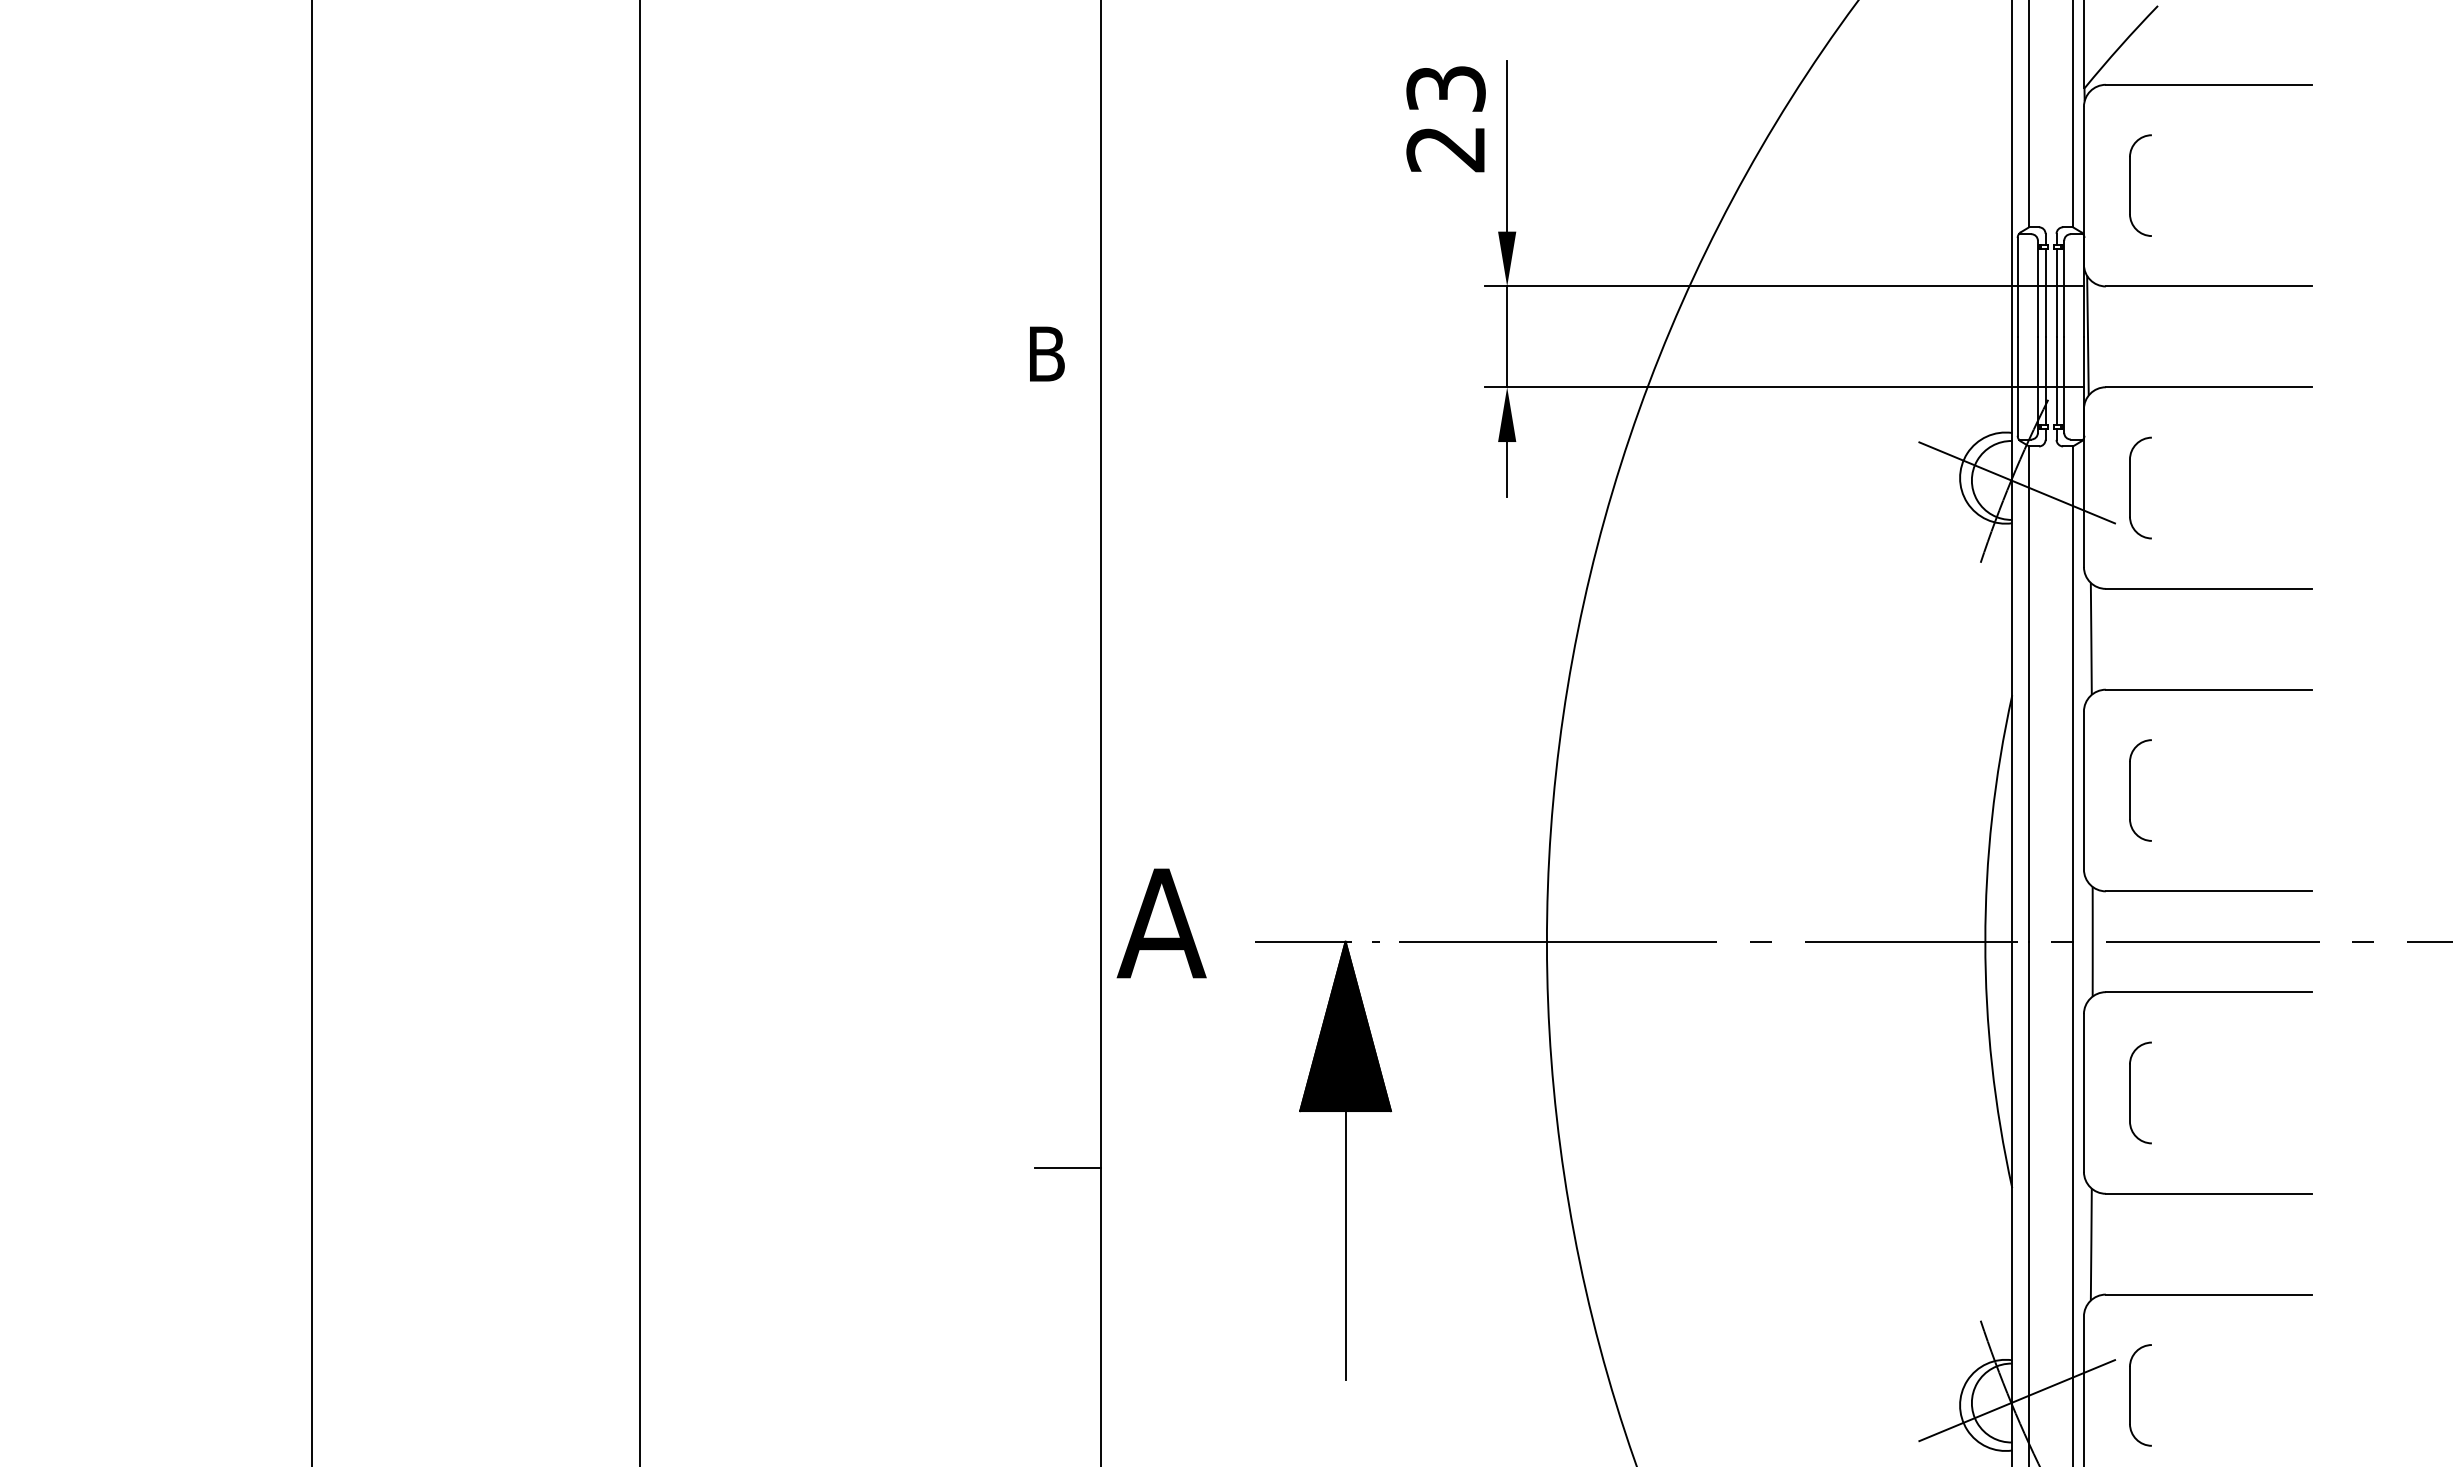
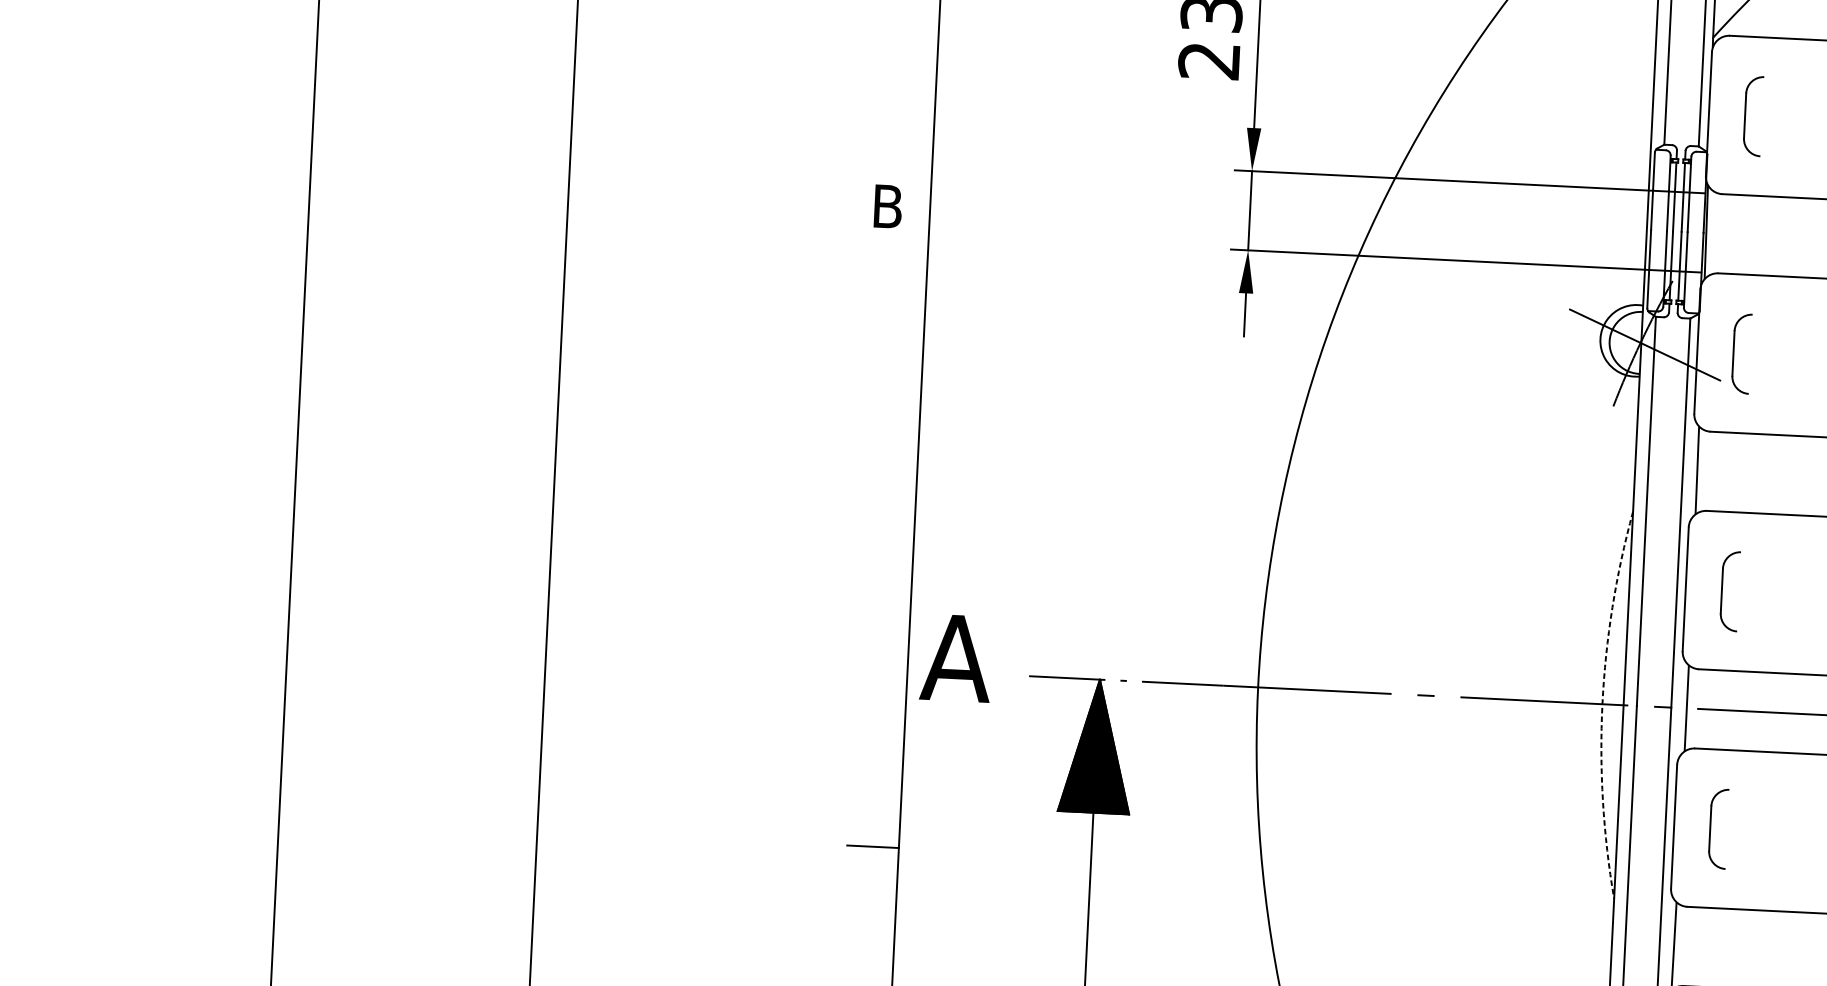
arc: (1985, 941) -> (1602, 704), solid -> dashed

